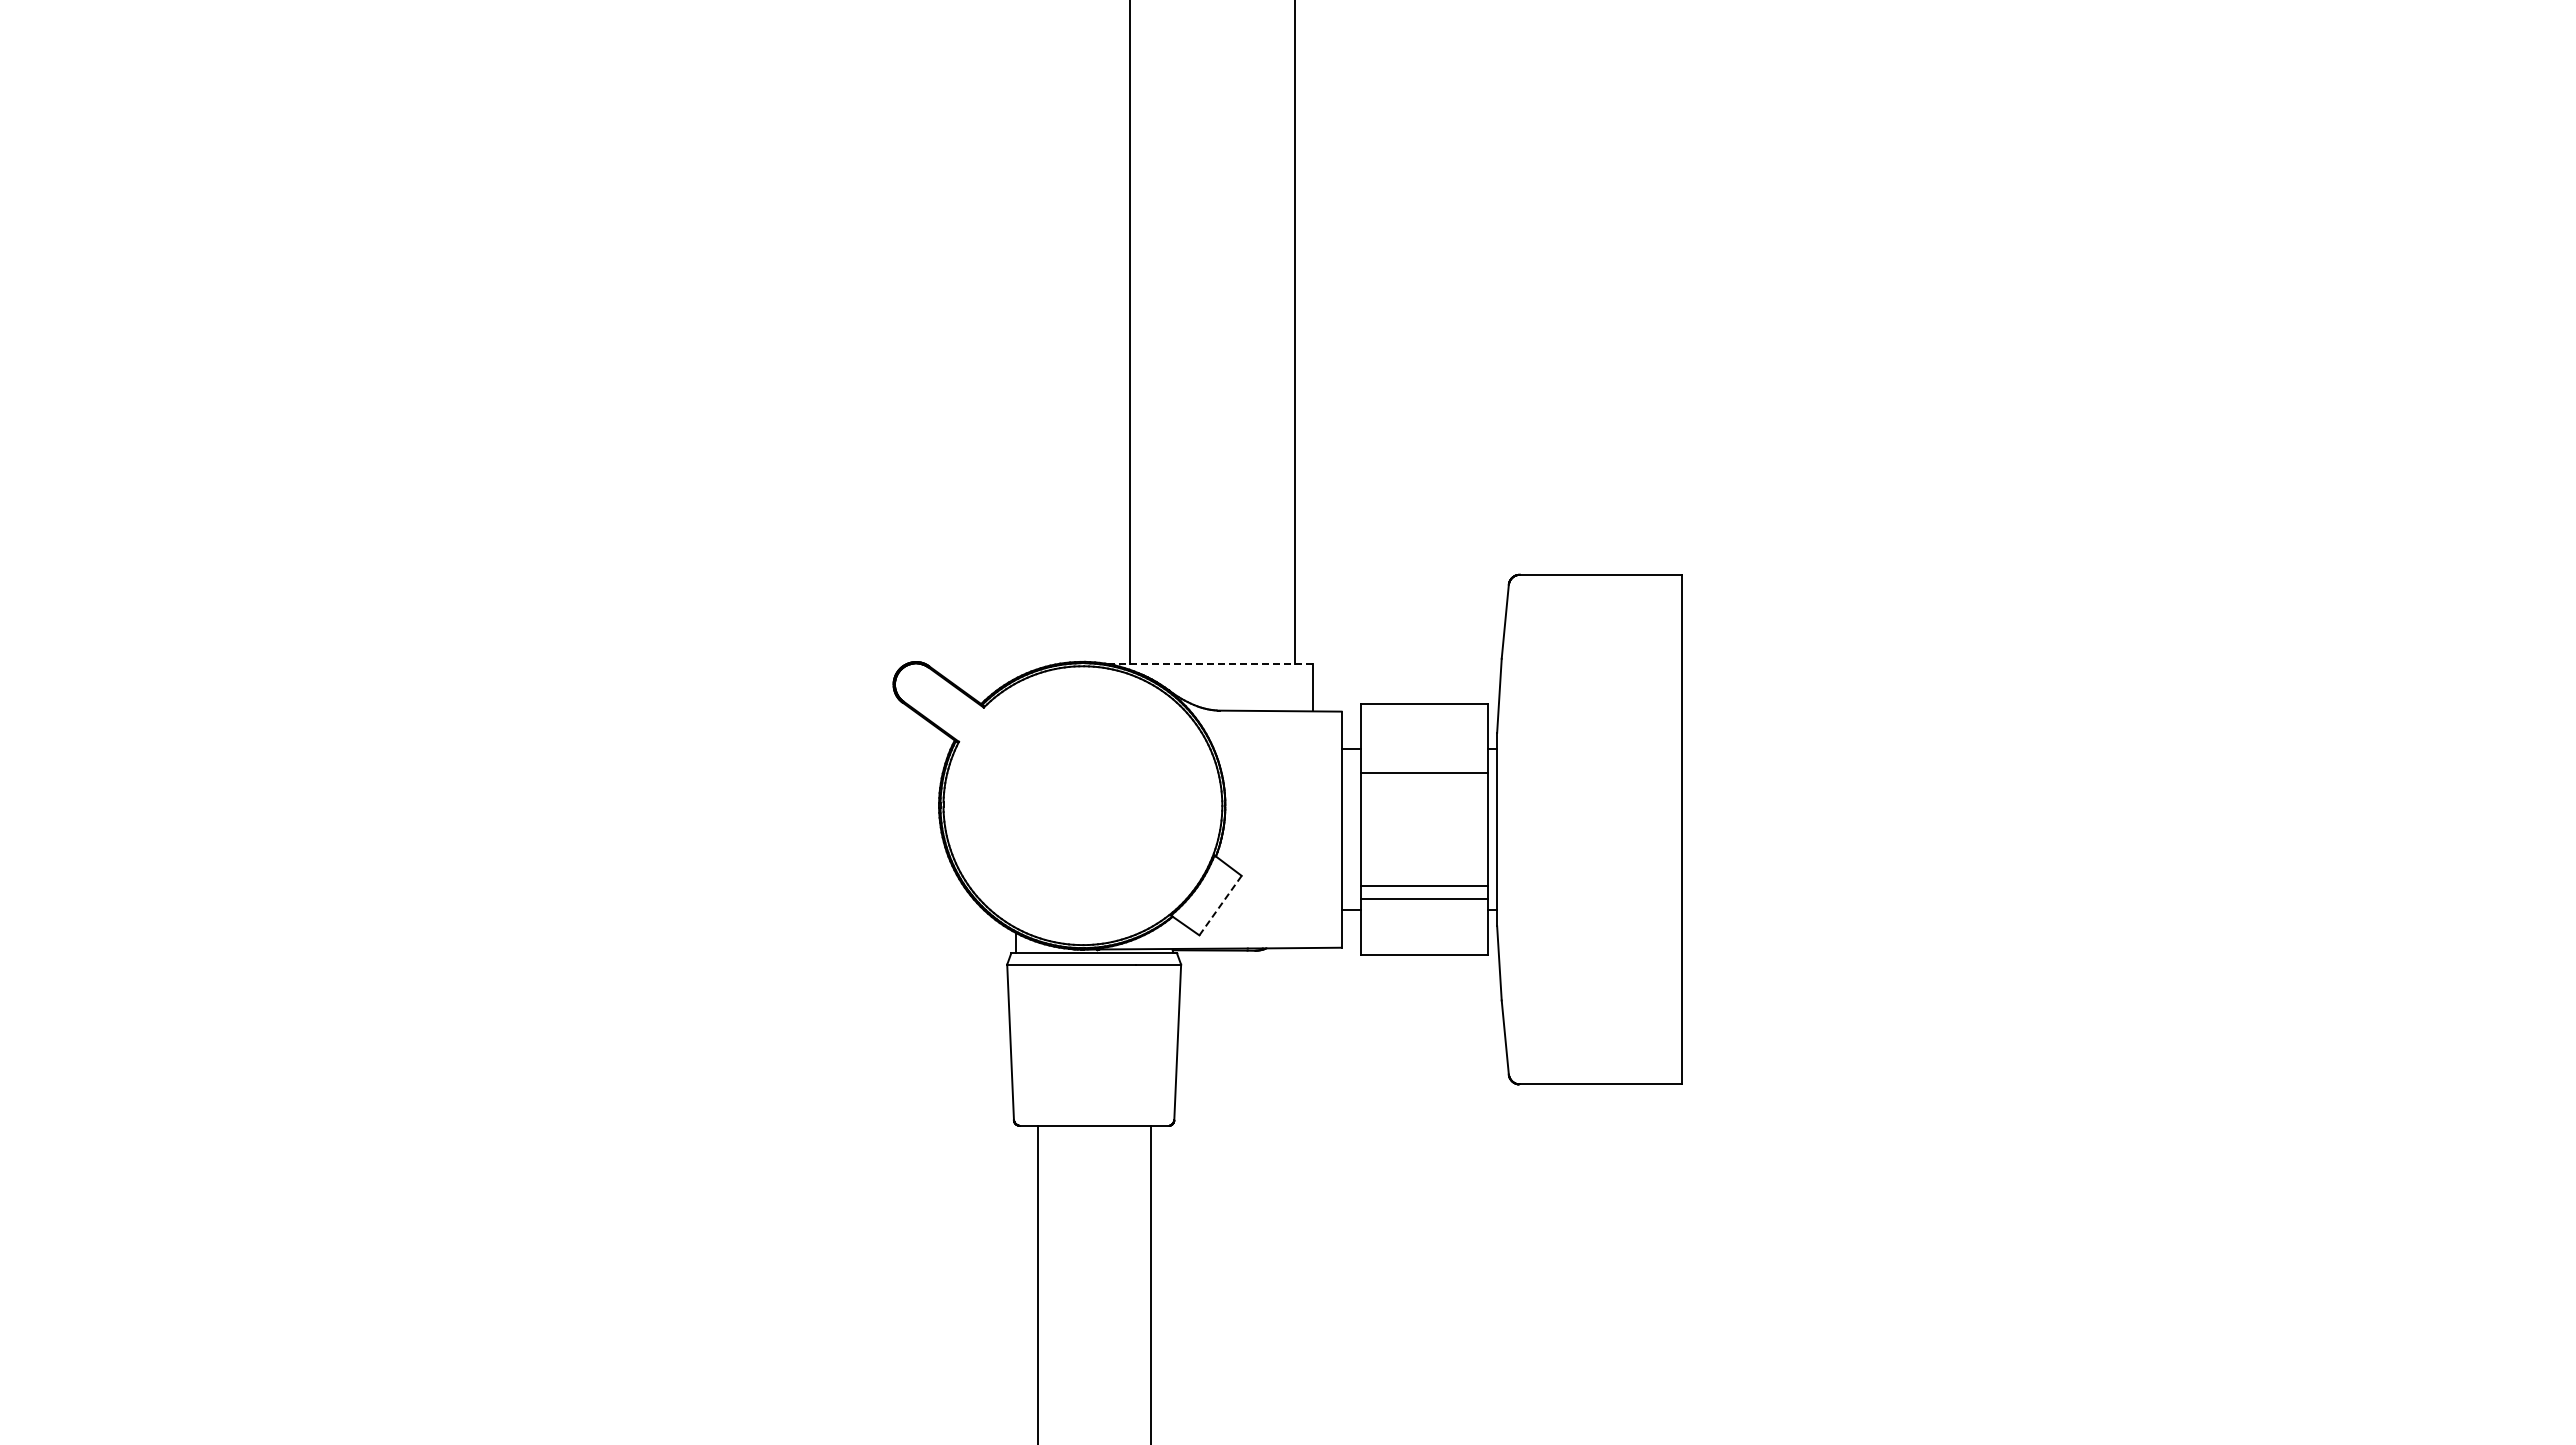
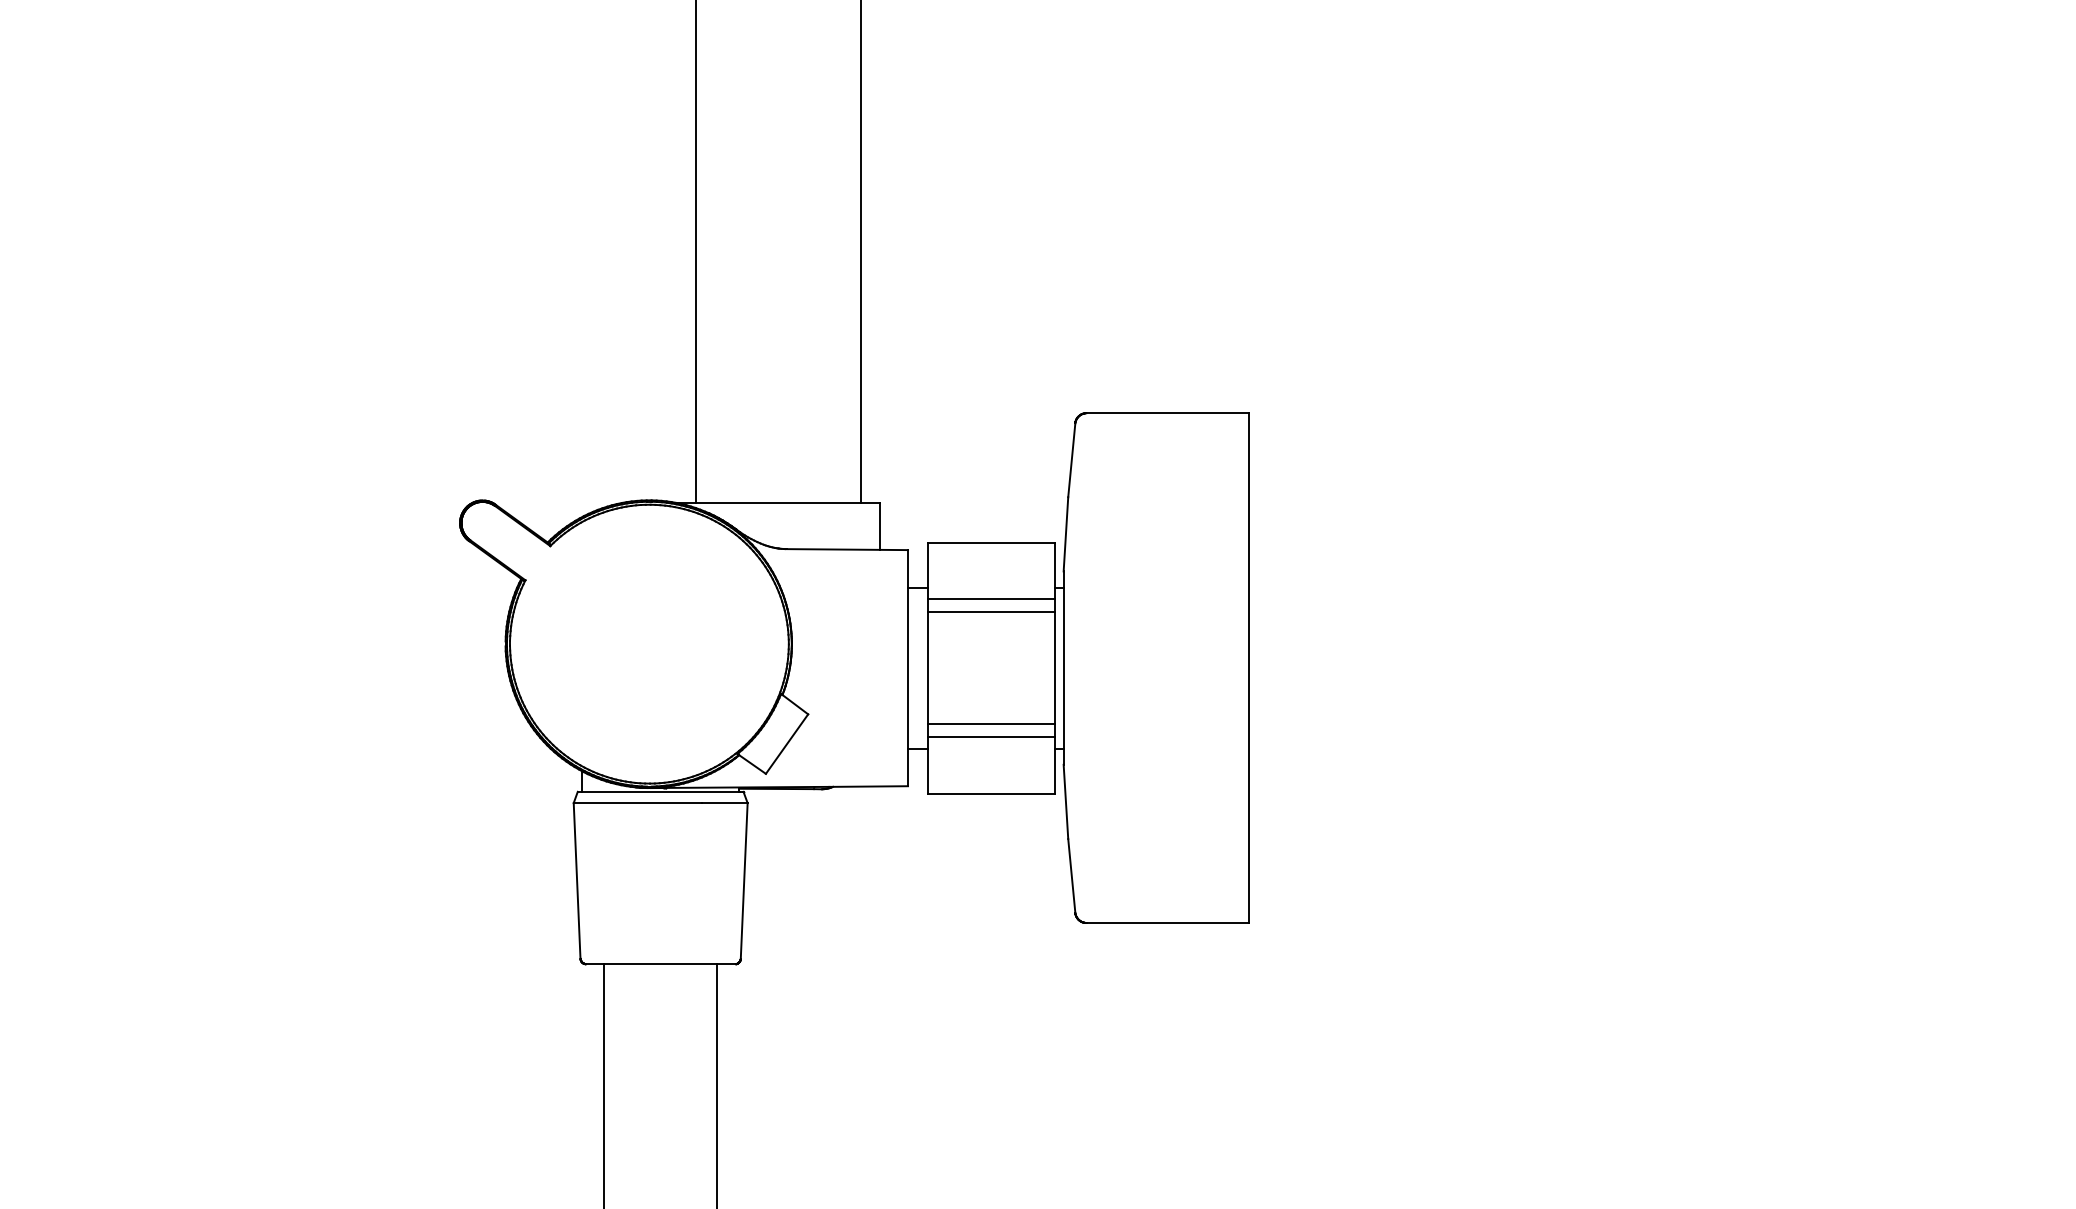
line: (1210, 664) -> (777, 502), dashed -> solid
line: (1424, 760) -> (991, 598), added
line: (1220, 905) -> (787, 743), dashed -> solid

